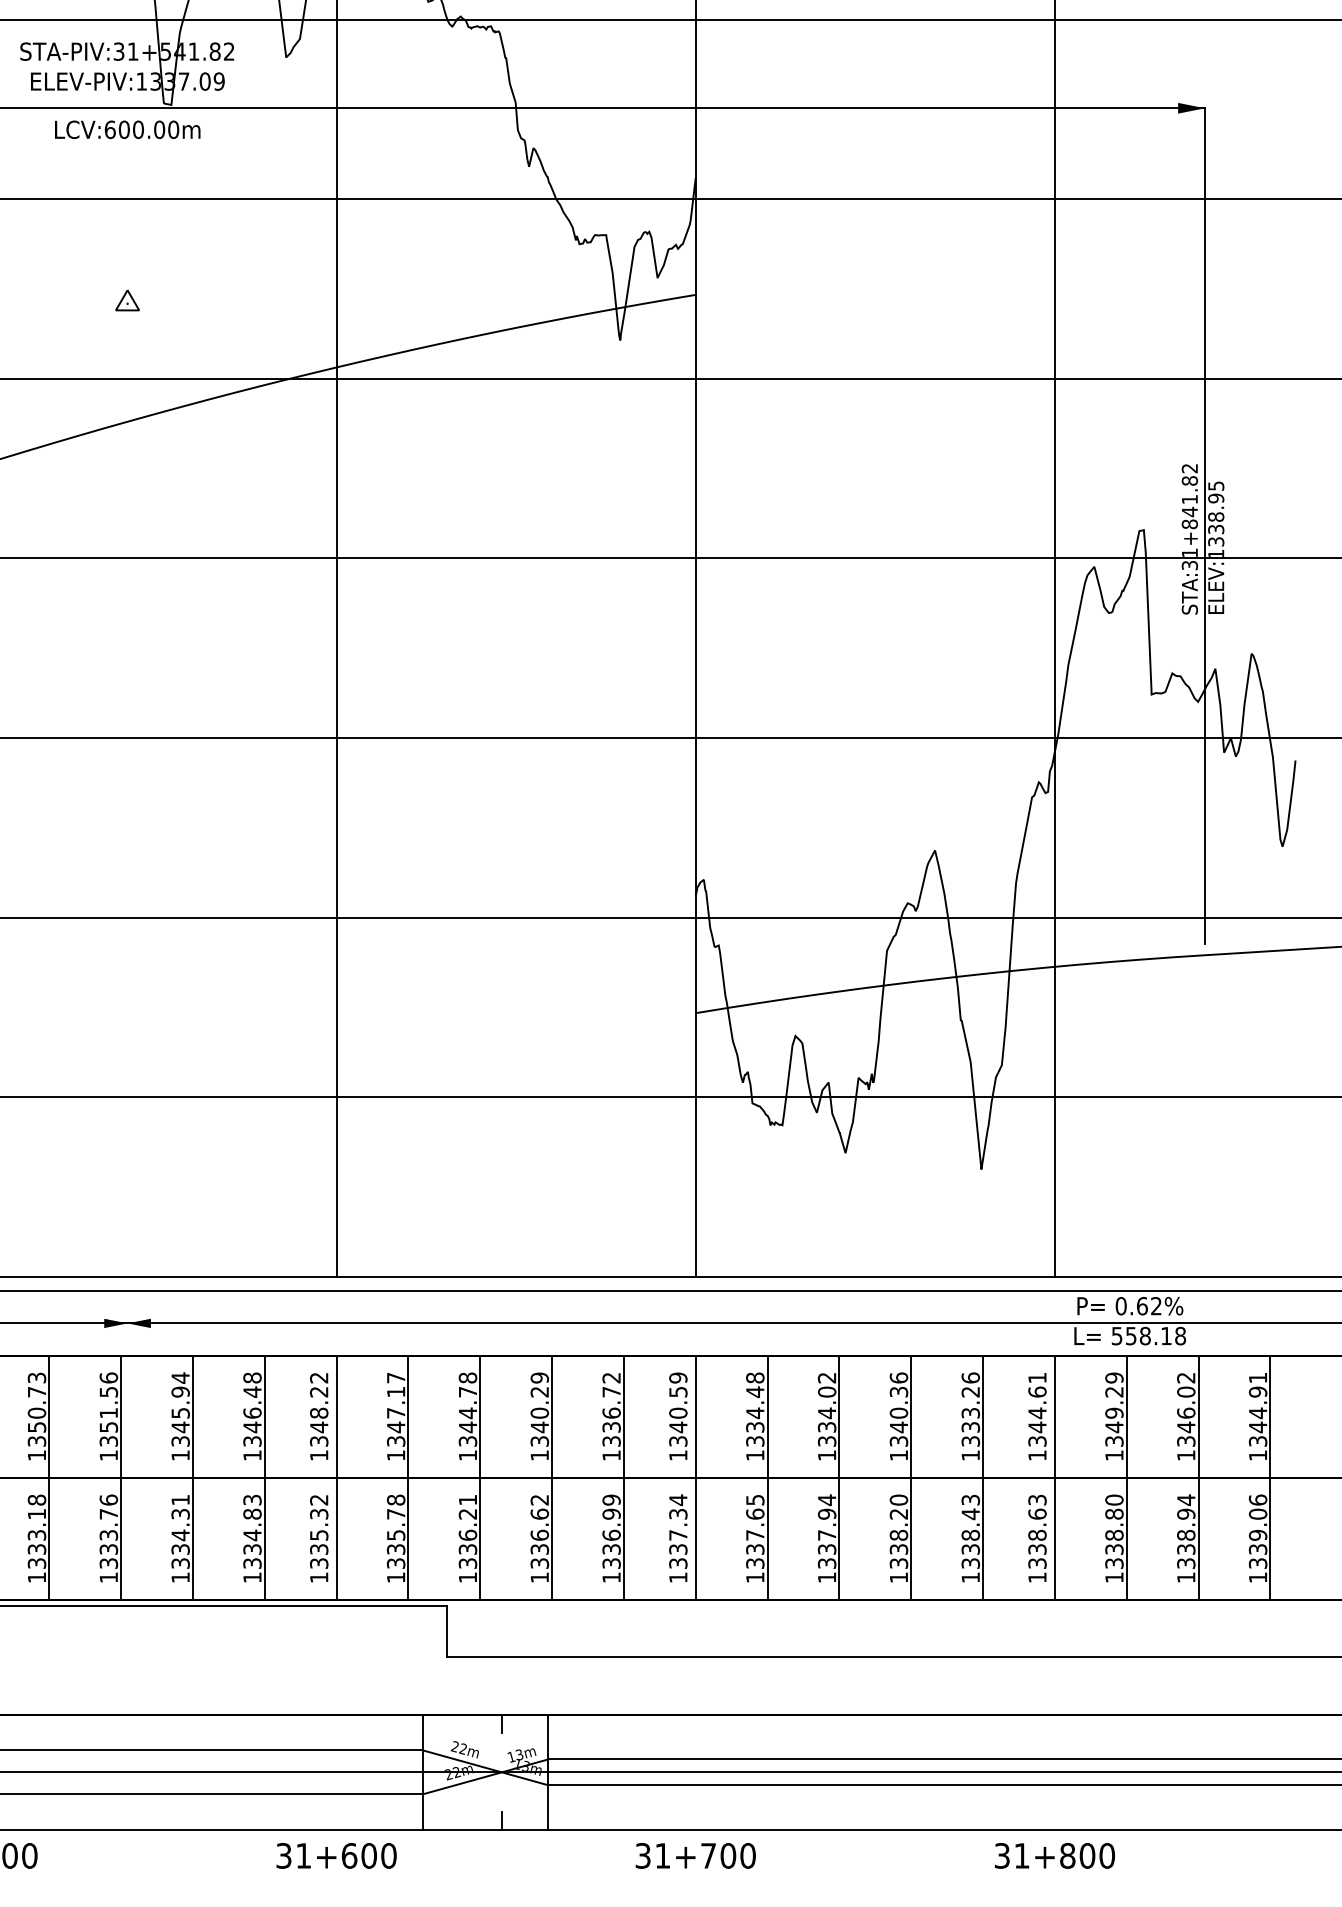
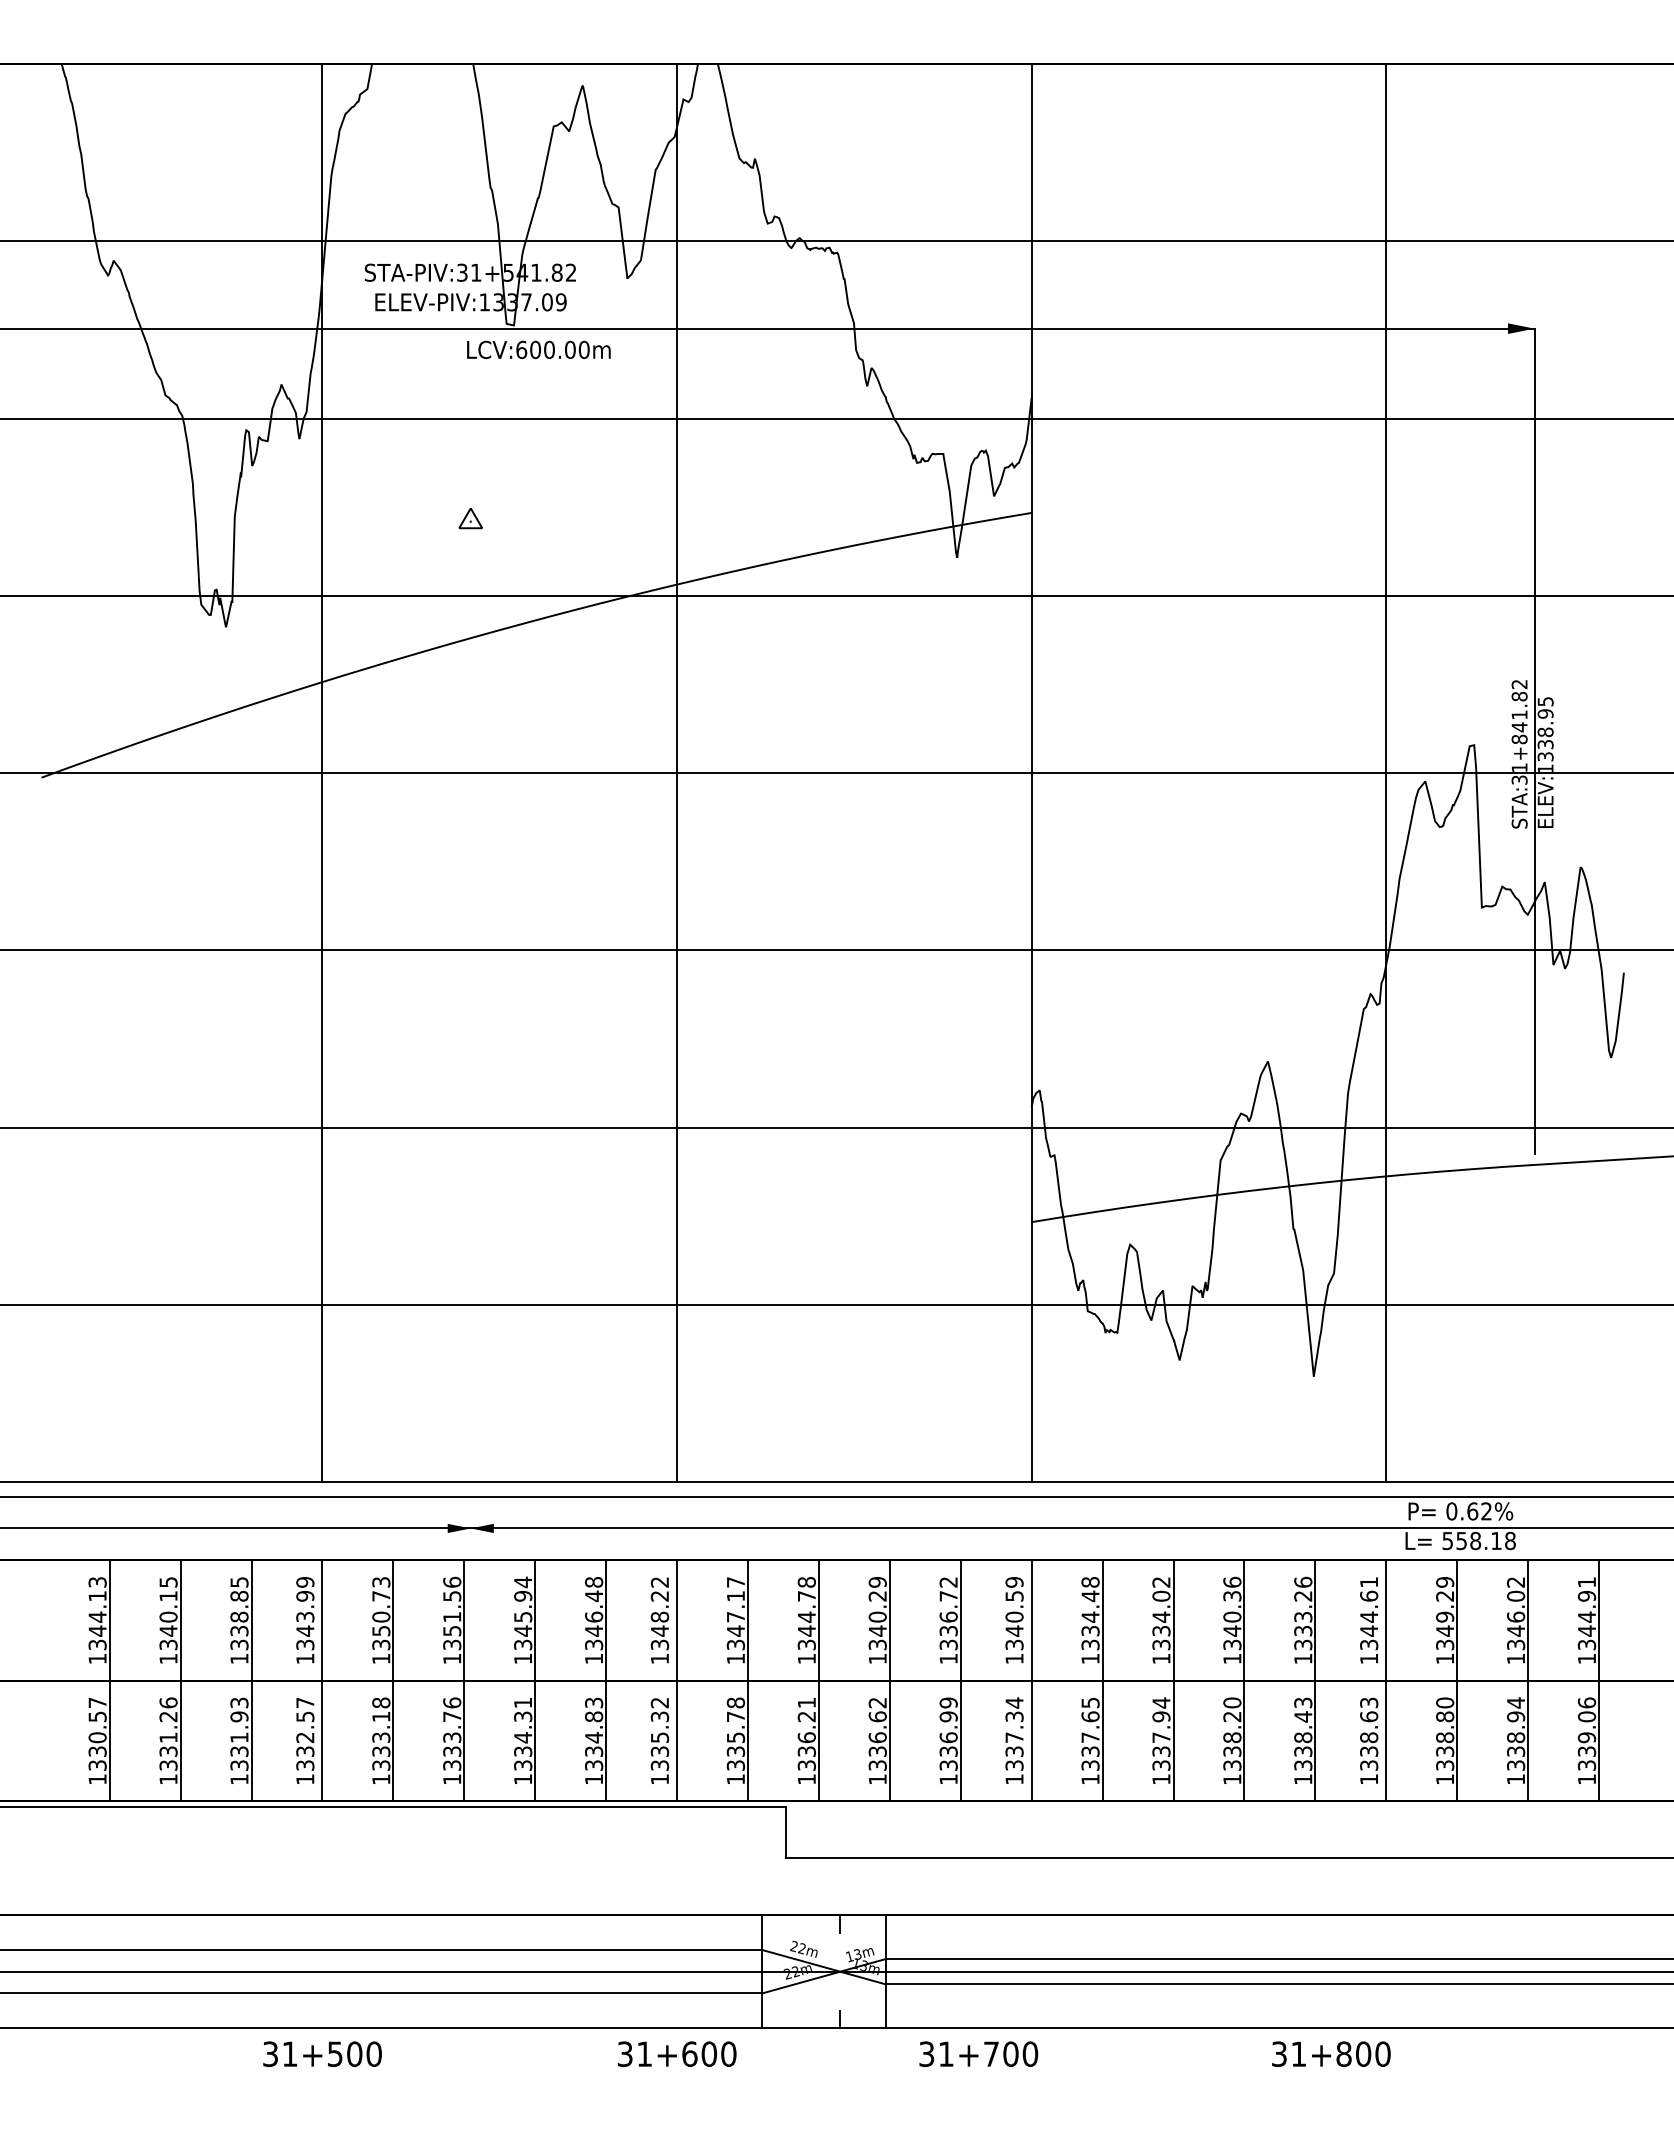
text: (127, 129) -> (538, 349), moved
text: (695, 1855) -> (978, 2053), moved
text: (1055, 1855) -> (1331, 2053), moved

